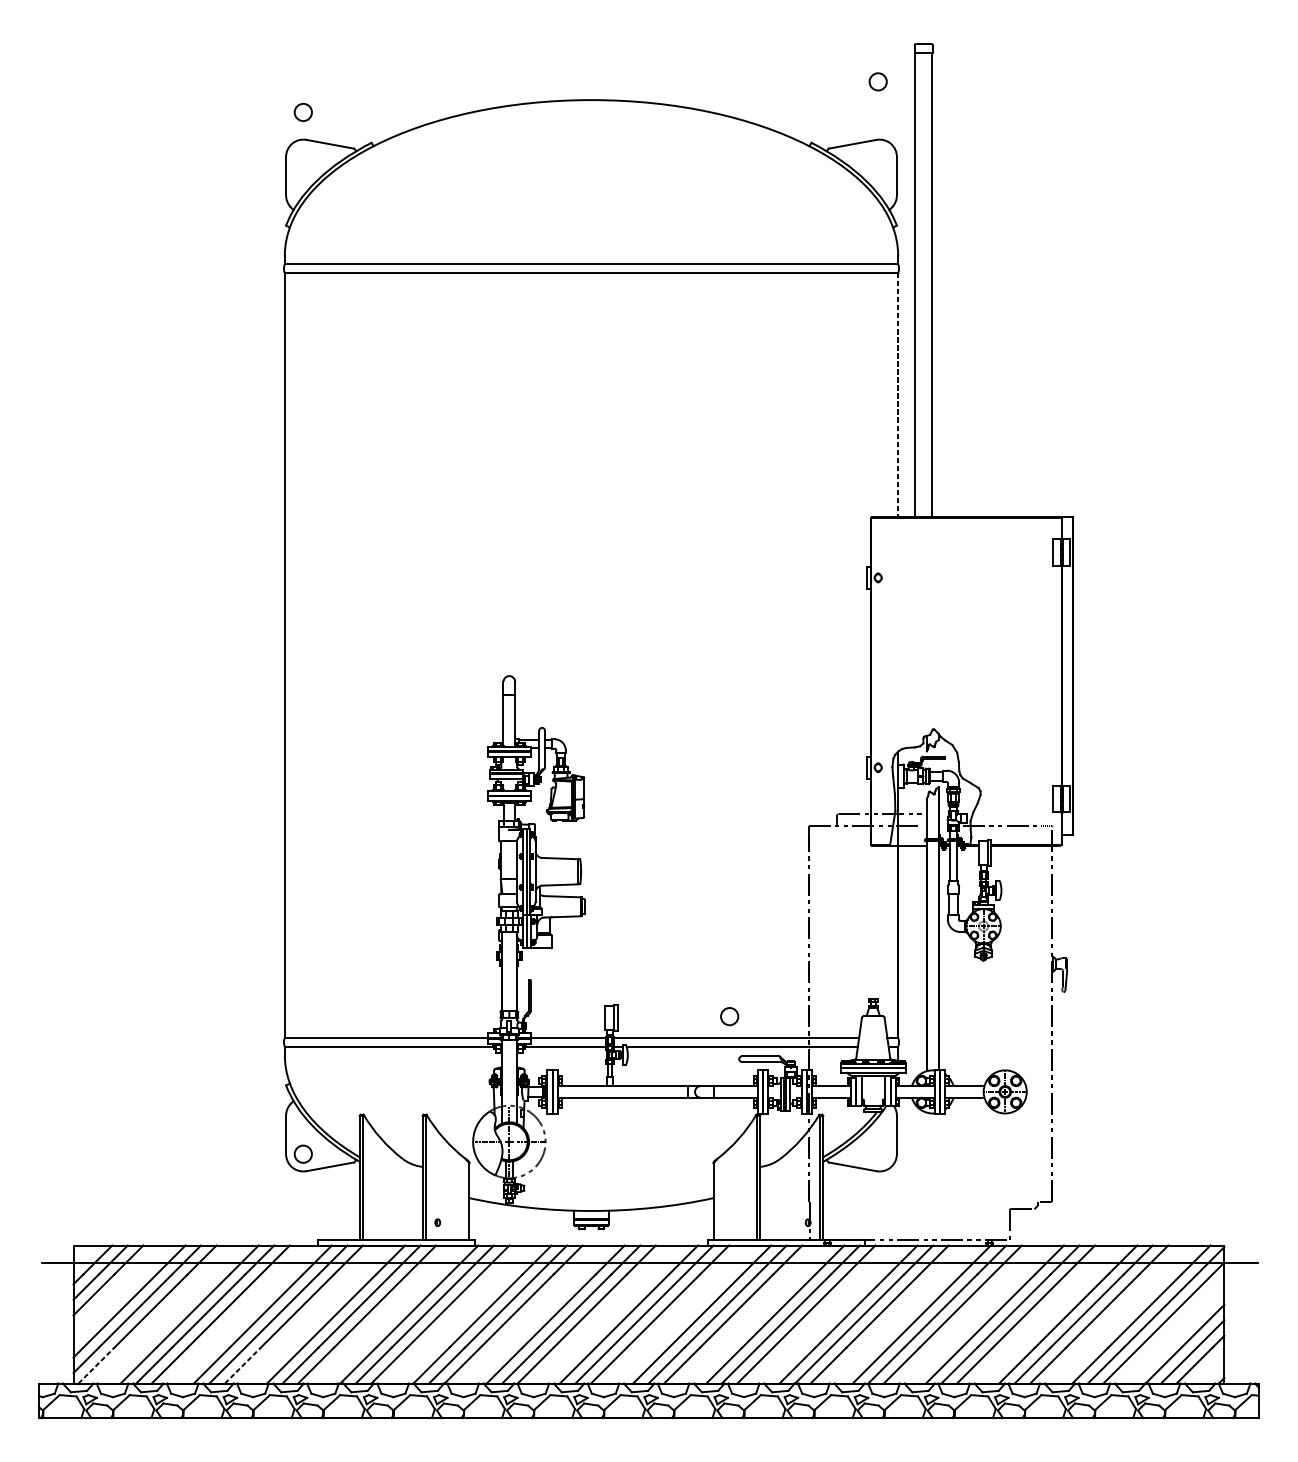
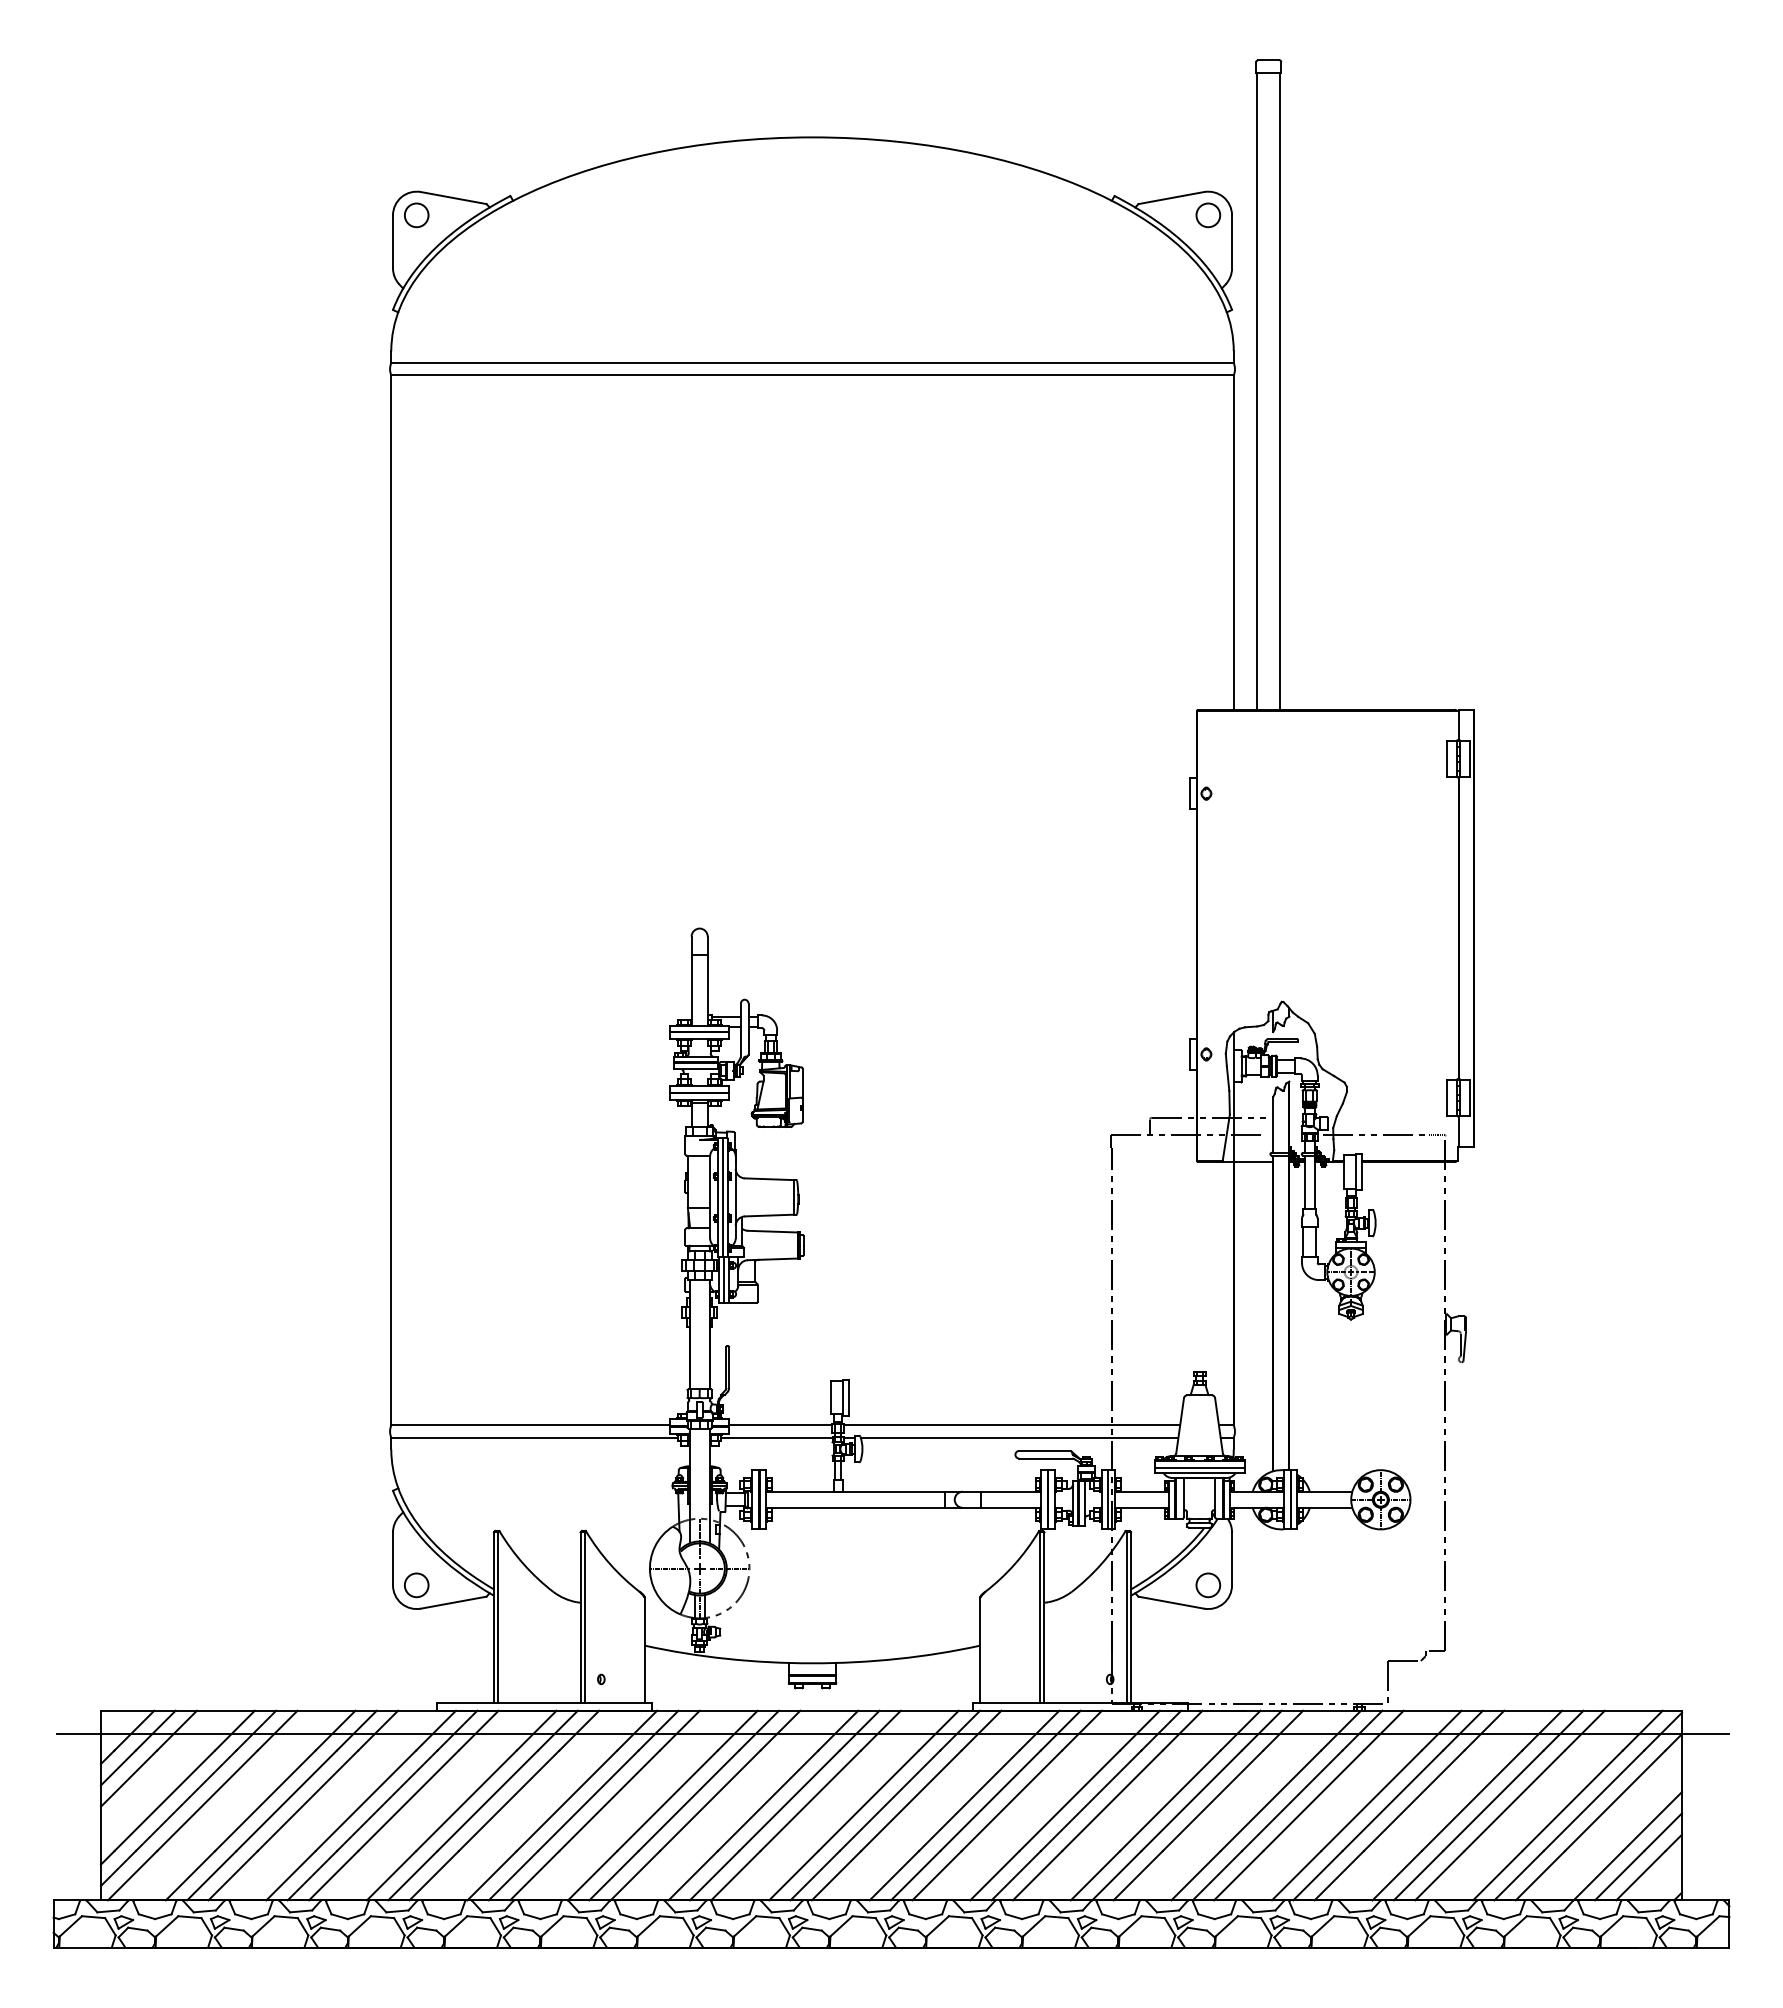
circle: (878, 81) -> (1208, 215), moved
circle: (303, 112) -> (416, 215), moved
line: (897, 395) -> (1233, 543), dashed -> solid
circle: (729, 1016) -> (1208, 1585), moved
line: (96, 1365) -> (132, 1875), dashed -> solid
line: (242, 1365) -> (333, 1875), dashed -> solid

